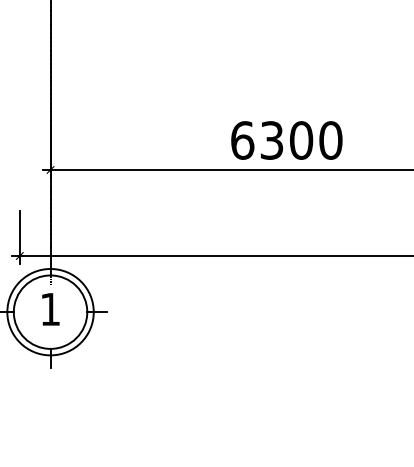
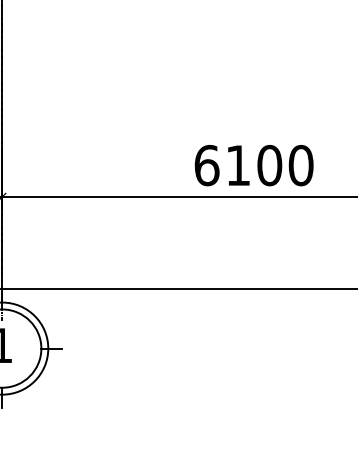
text: (272, 140) -> (238, 165), 6300 -> 6100

